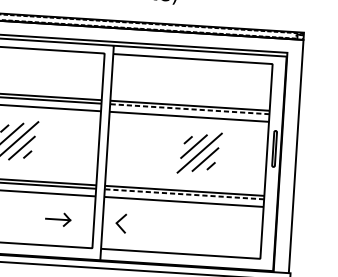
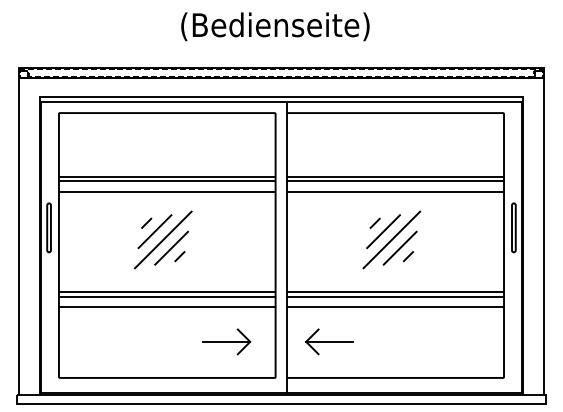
line: (189, 109) -> (395, 181), dashed -> solid
part: (199, 152) -> (391, 239), moved
line: (184, 194) -> (395, 297), dashed -> solid
part: (57, 219) -> (226, 341), size x1.43
line: (133, 223) -> (329, 341), added

